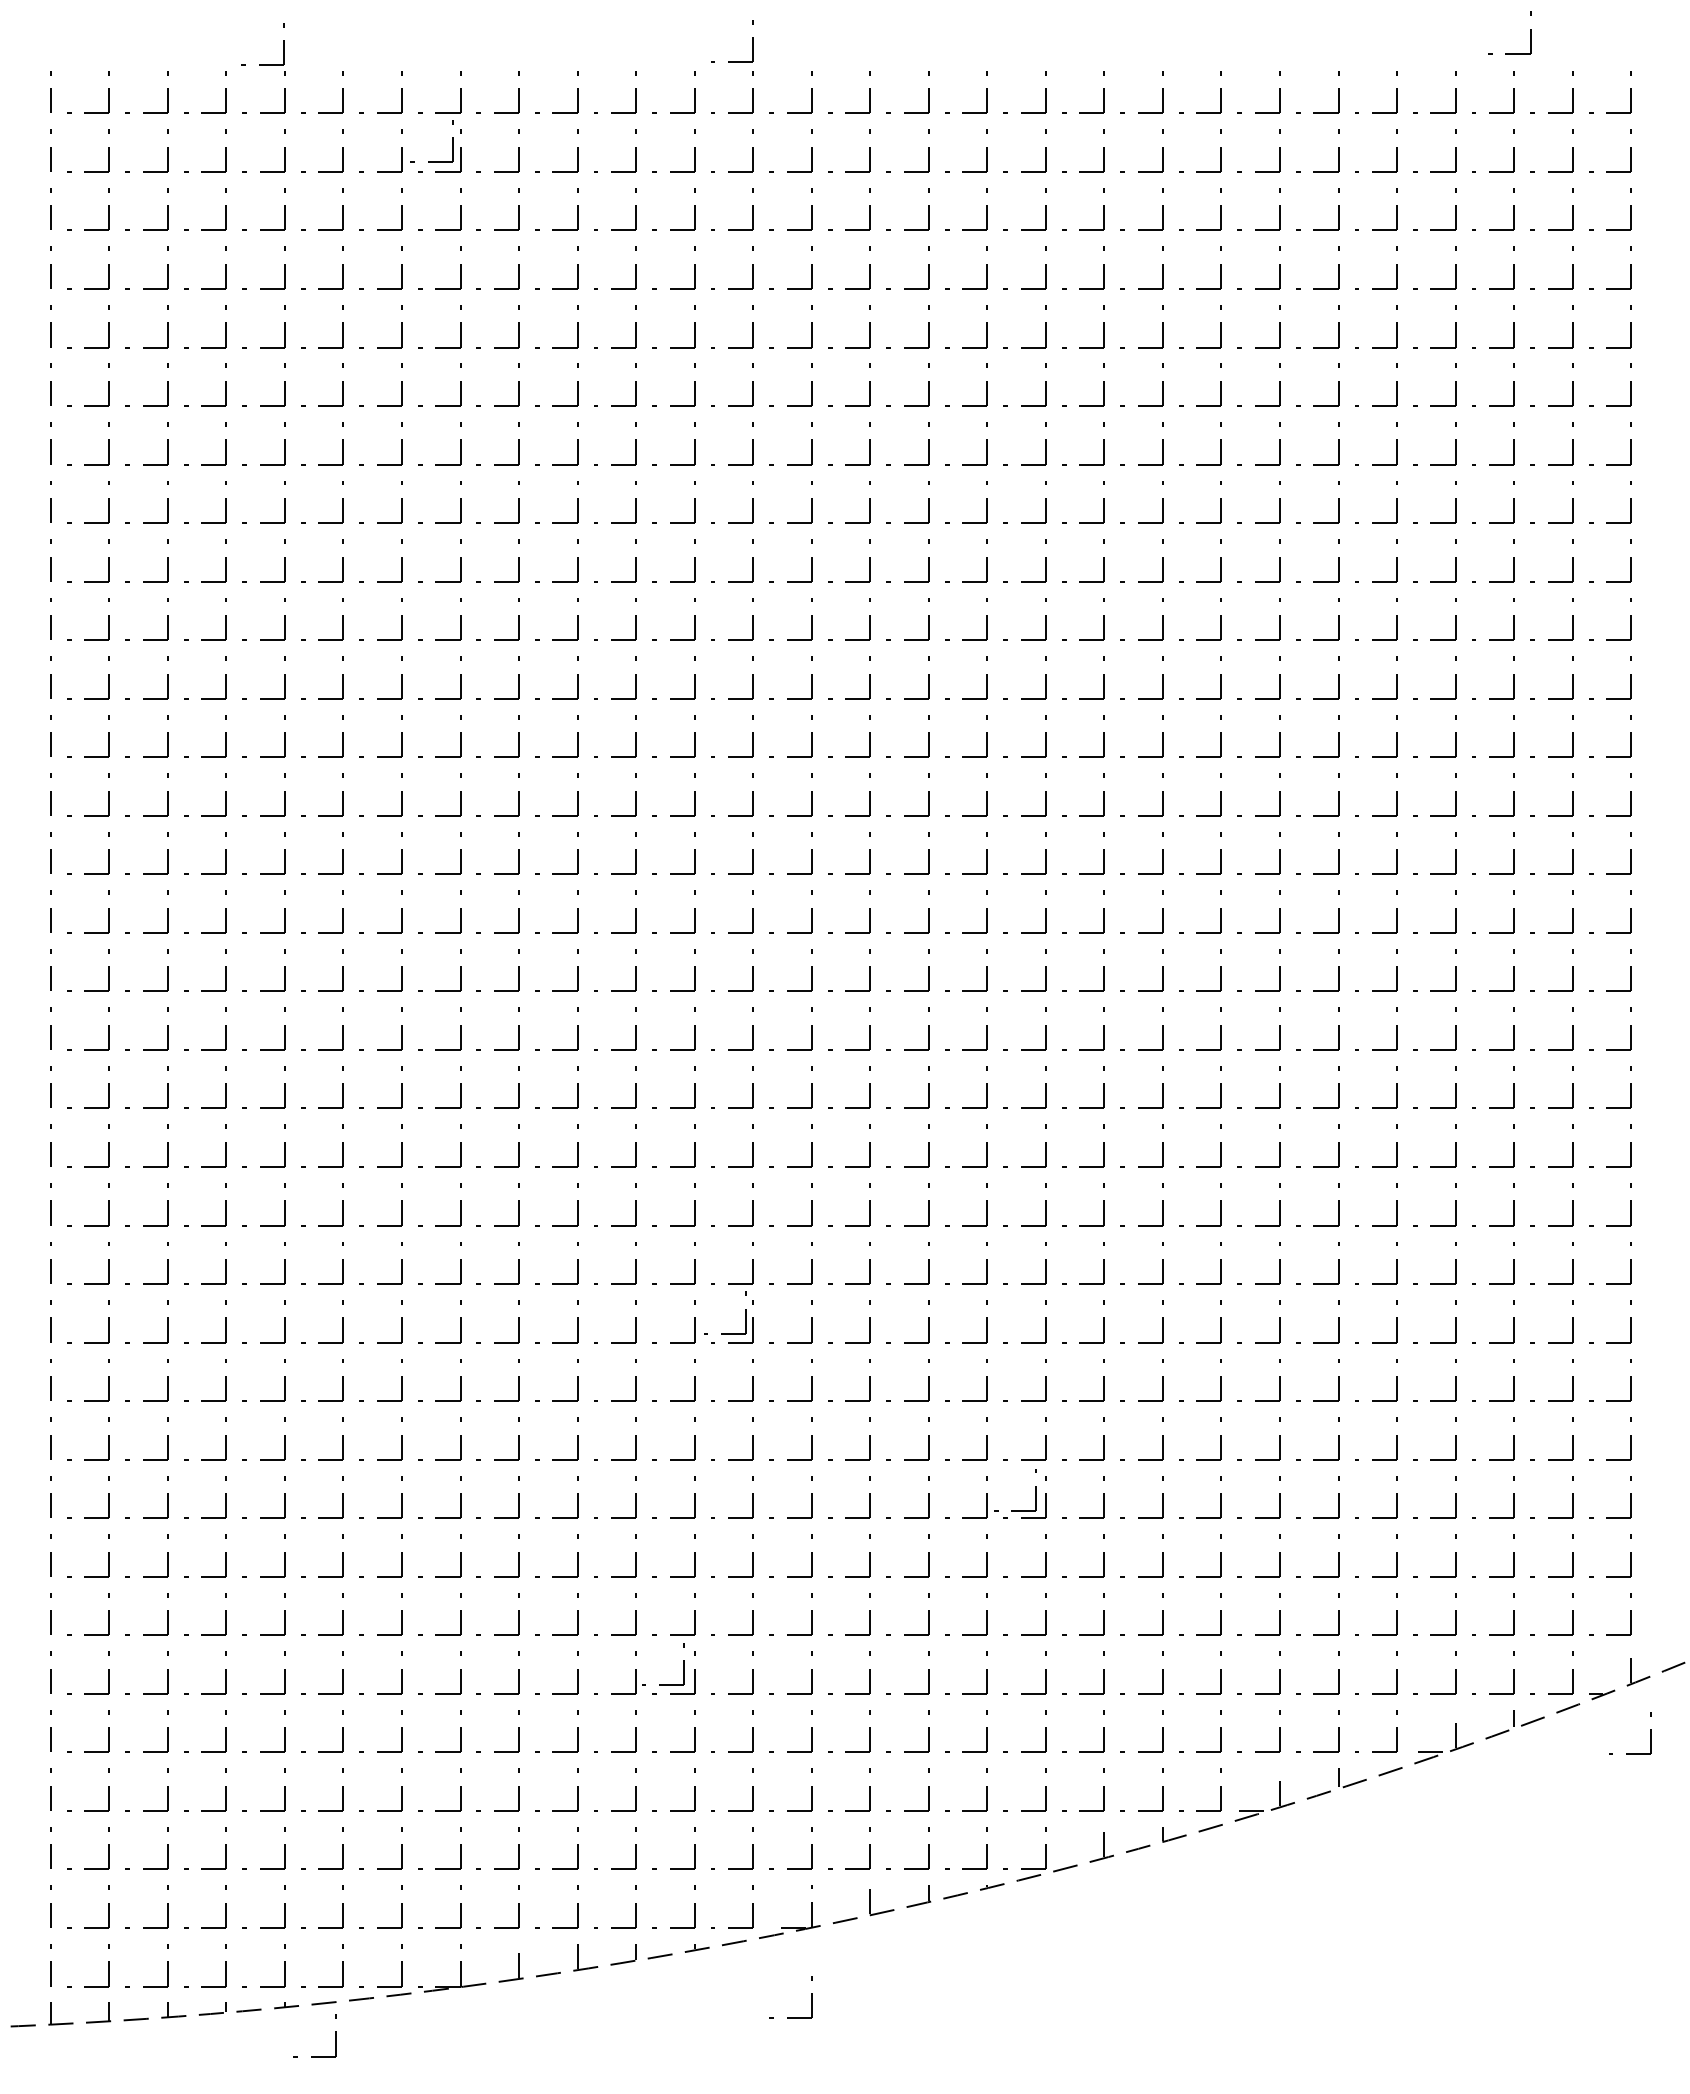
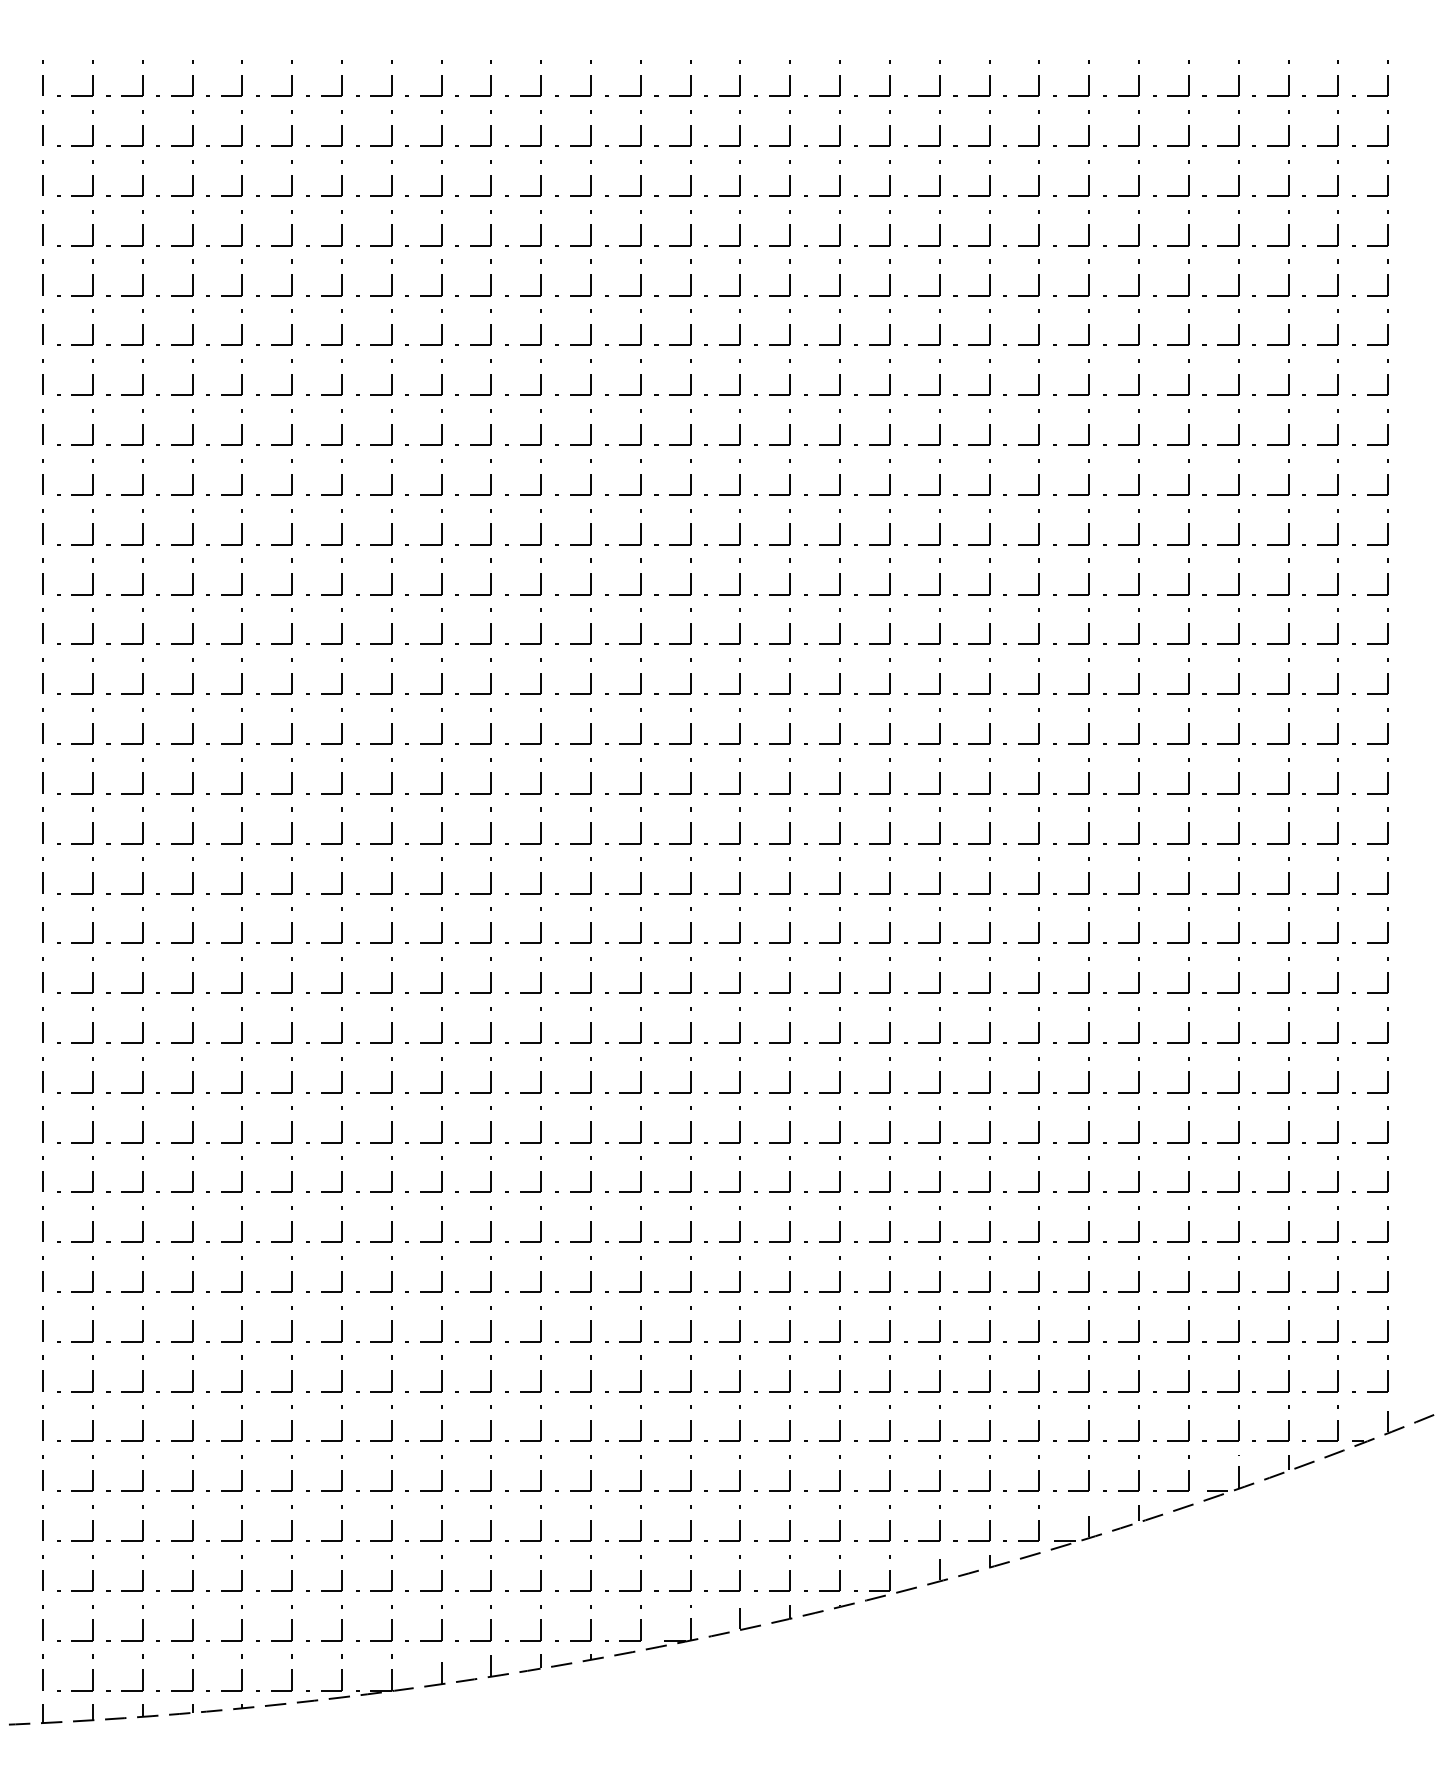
part: (1530, 32) -> (1302, 27), removed
part: (752, 41) -> (640, 35), removed
part: (262, 64) -> (223, 54), removed
part: (431, 161) -> (367, 137), removed
part: (745, 1312) -> (634, 1116), removed
part: (1035, 1490) -> (881, 1268), removed
part: (683, 1664) -> (581, 1416), removed
part: (1650, 1733) -> (1404, 1475), removed
part: (790, 2017) -> (672, 1716), removed
part: (335, 2035) -> (285, 1732), removed

